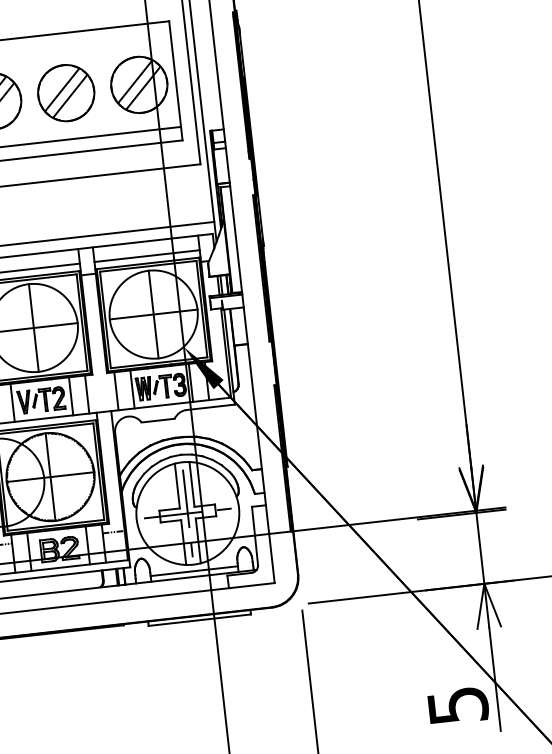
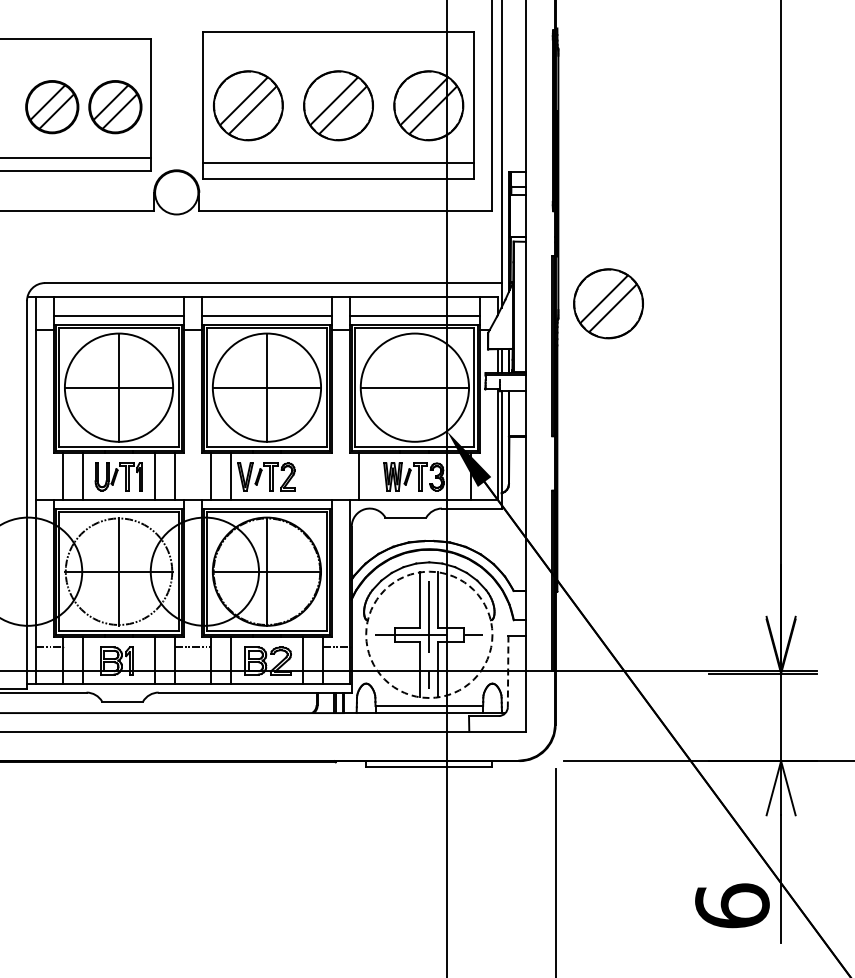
part: (302, 228) -> (608, 303), added
line: (153, 314) -> (414, 387), removed
line: (190, 382) -> (450, 475), removed
line: (132, 389) -> (378, 475), removed
line: (86, 394) -> (322, 475), removed
line: (71, 395) -> (303, 475), removed
circle: (187, 513) -> (429, 634), solid -> dashed
line: (255, 535) -> (508, 671), solid -> dashed
text: (458, 705) -> (732, 905), 5 -> 6

